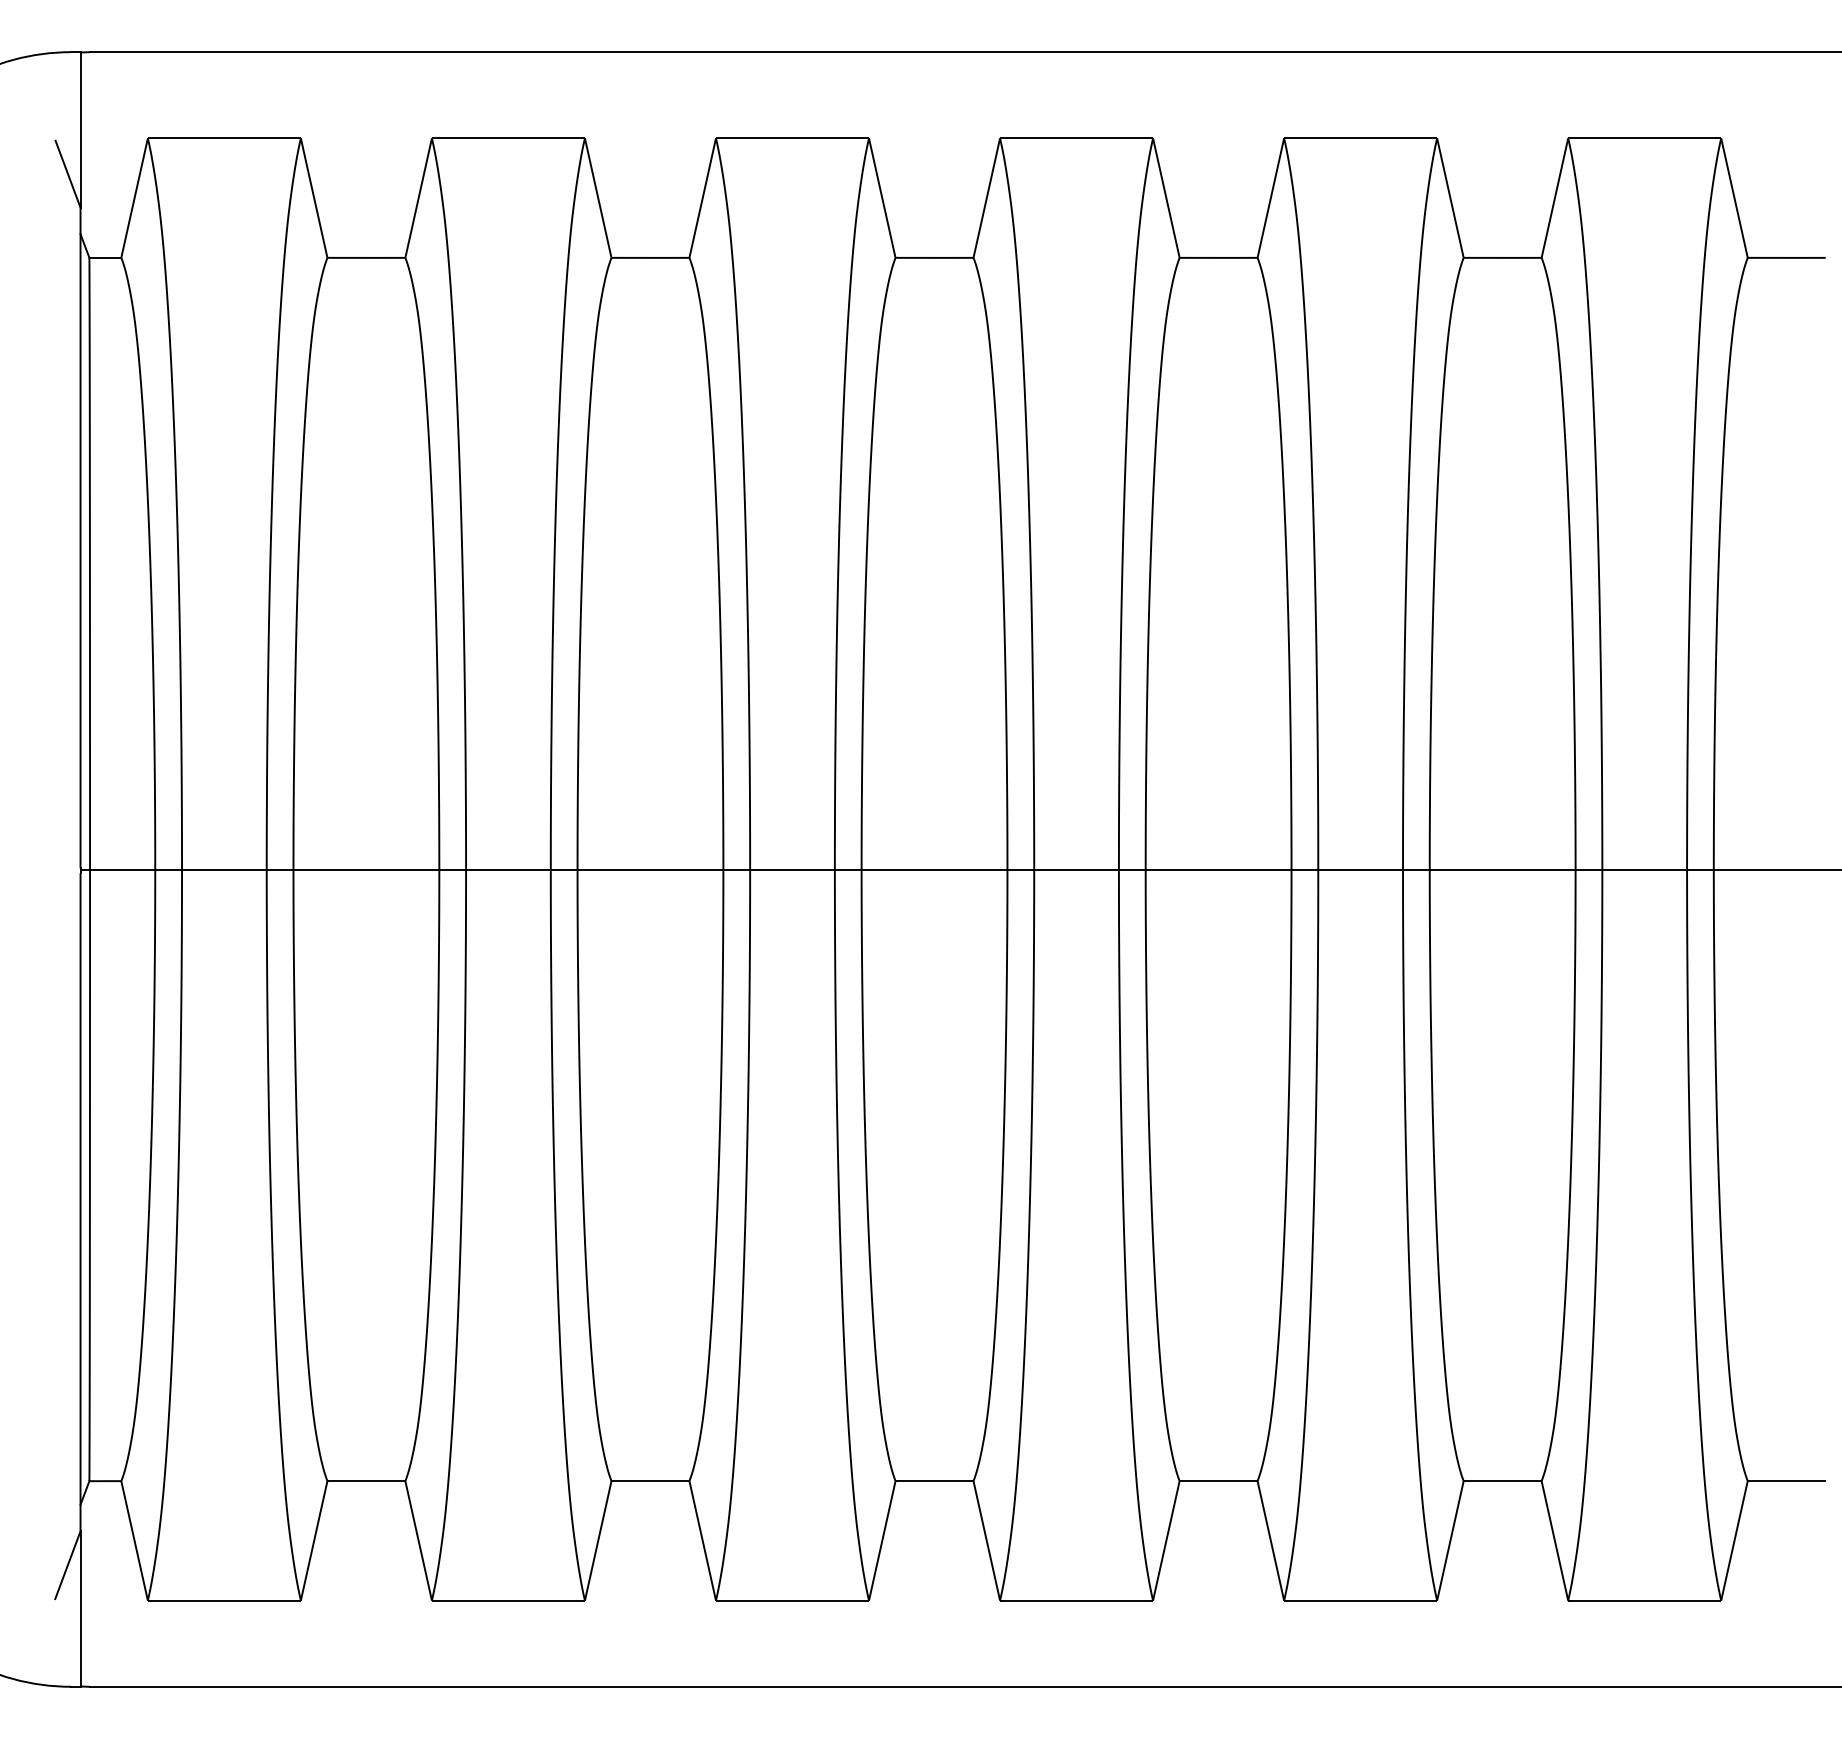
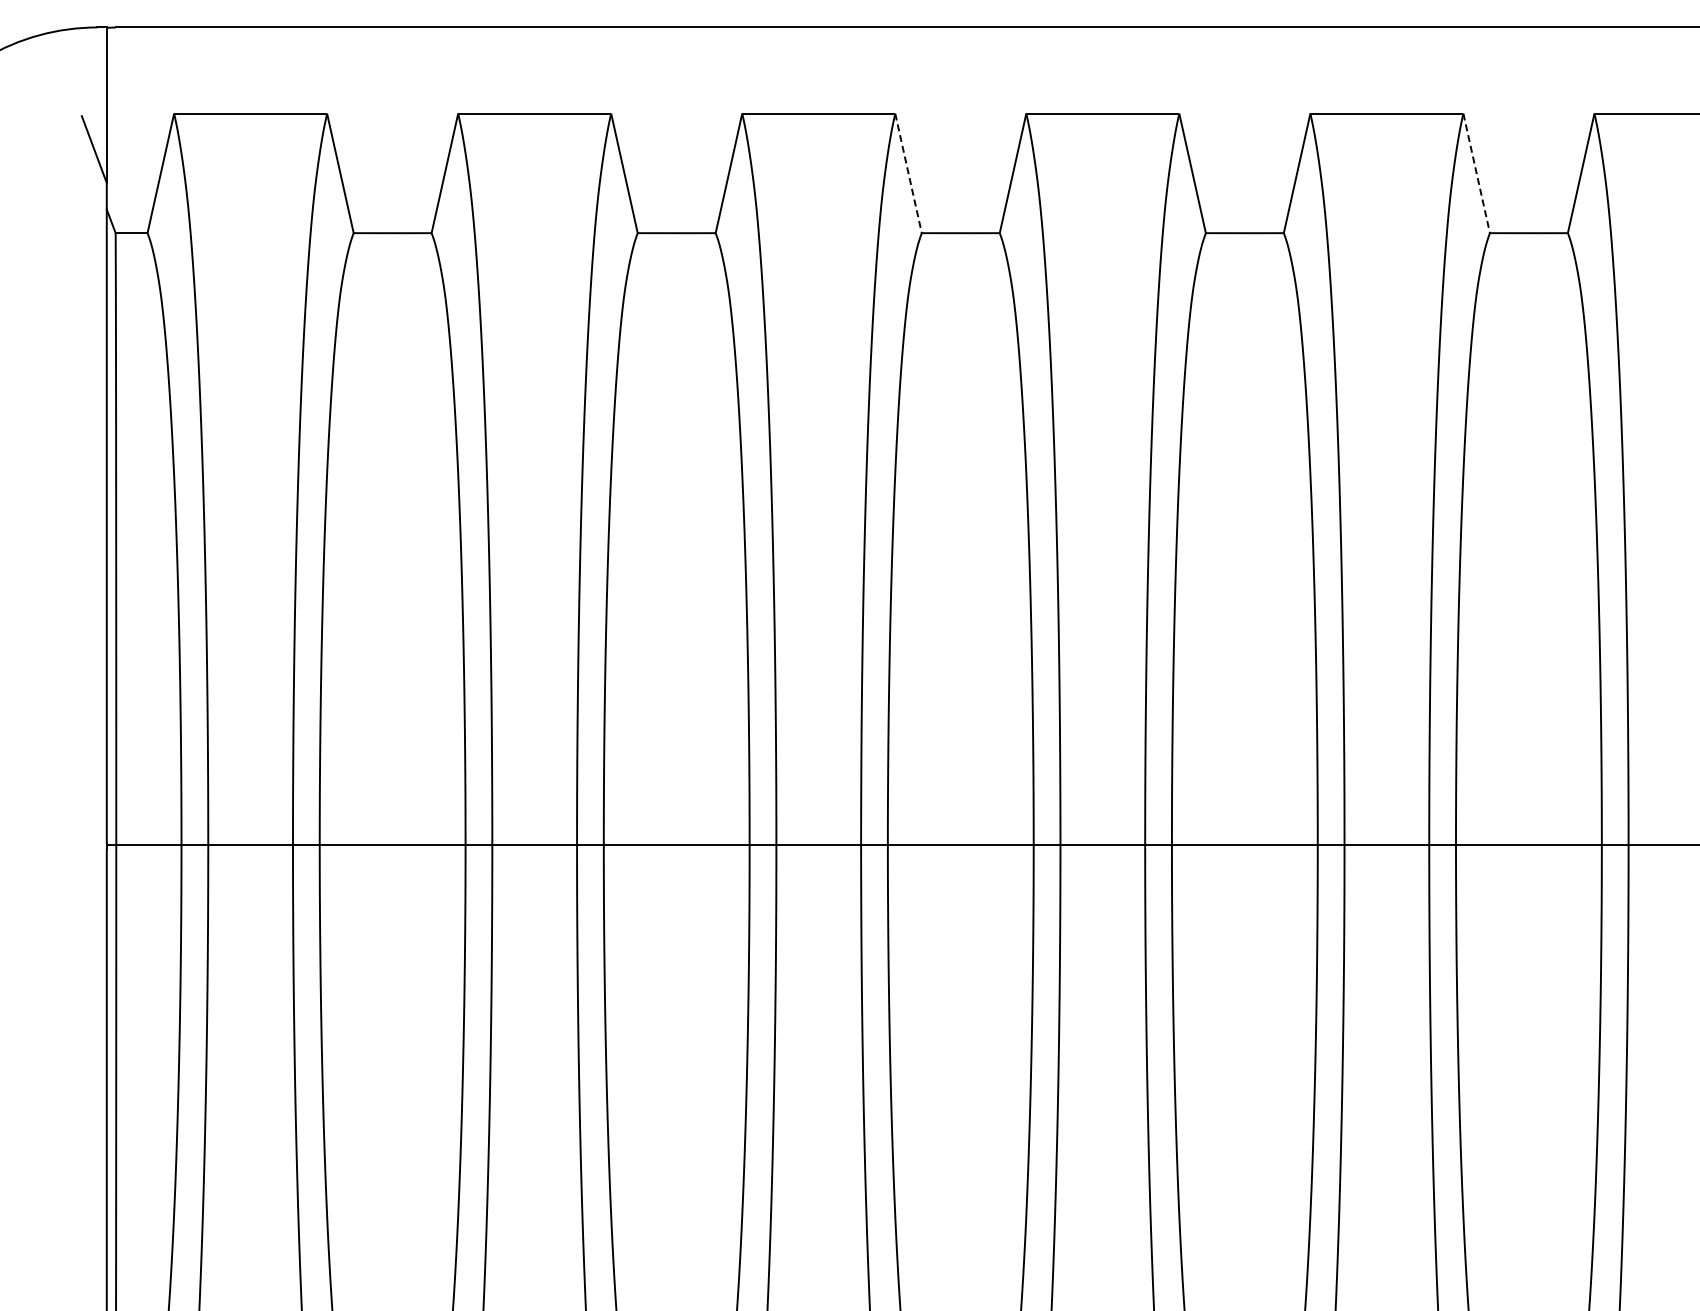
line: (882, 198) -> (908, 173), solid -> dashed
line: (1450, 198) -> (1476, 173), solid -> dashed

